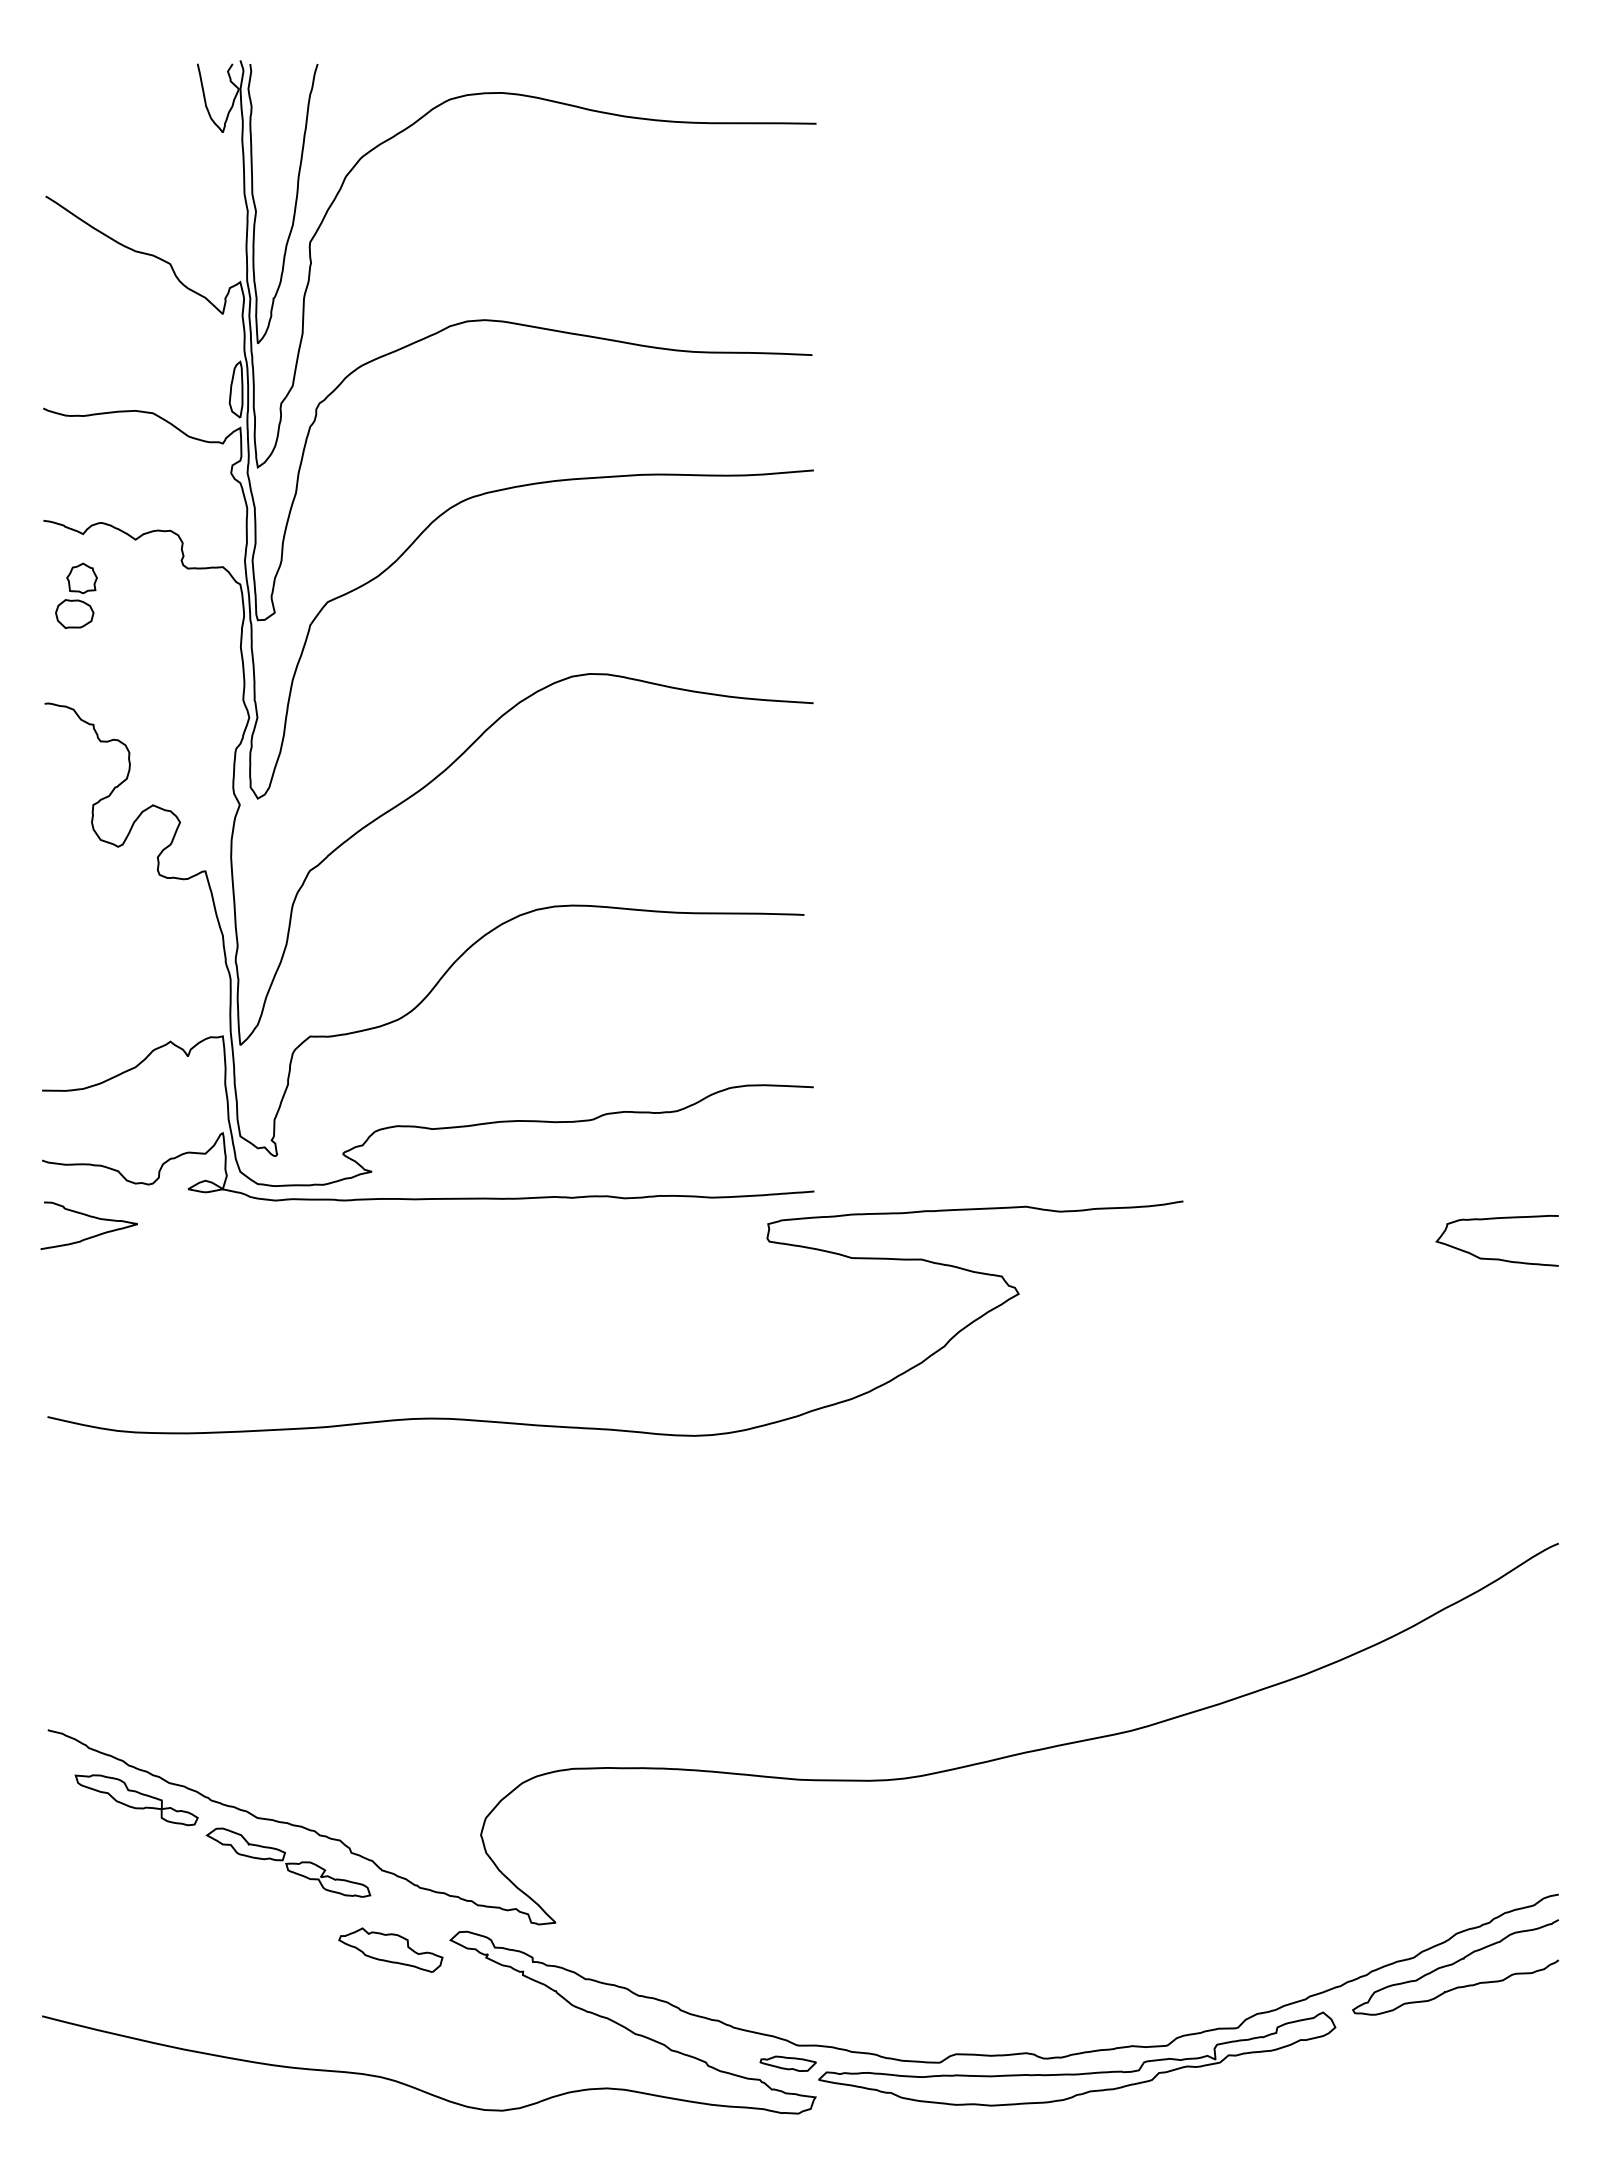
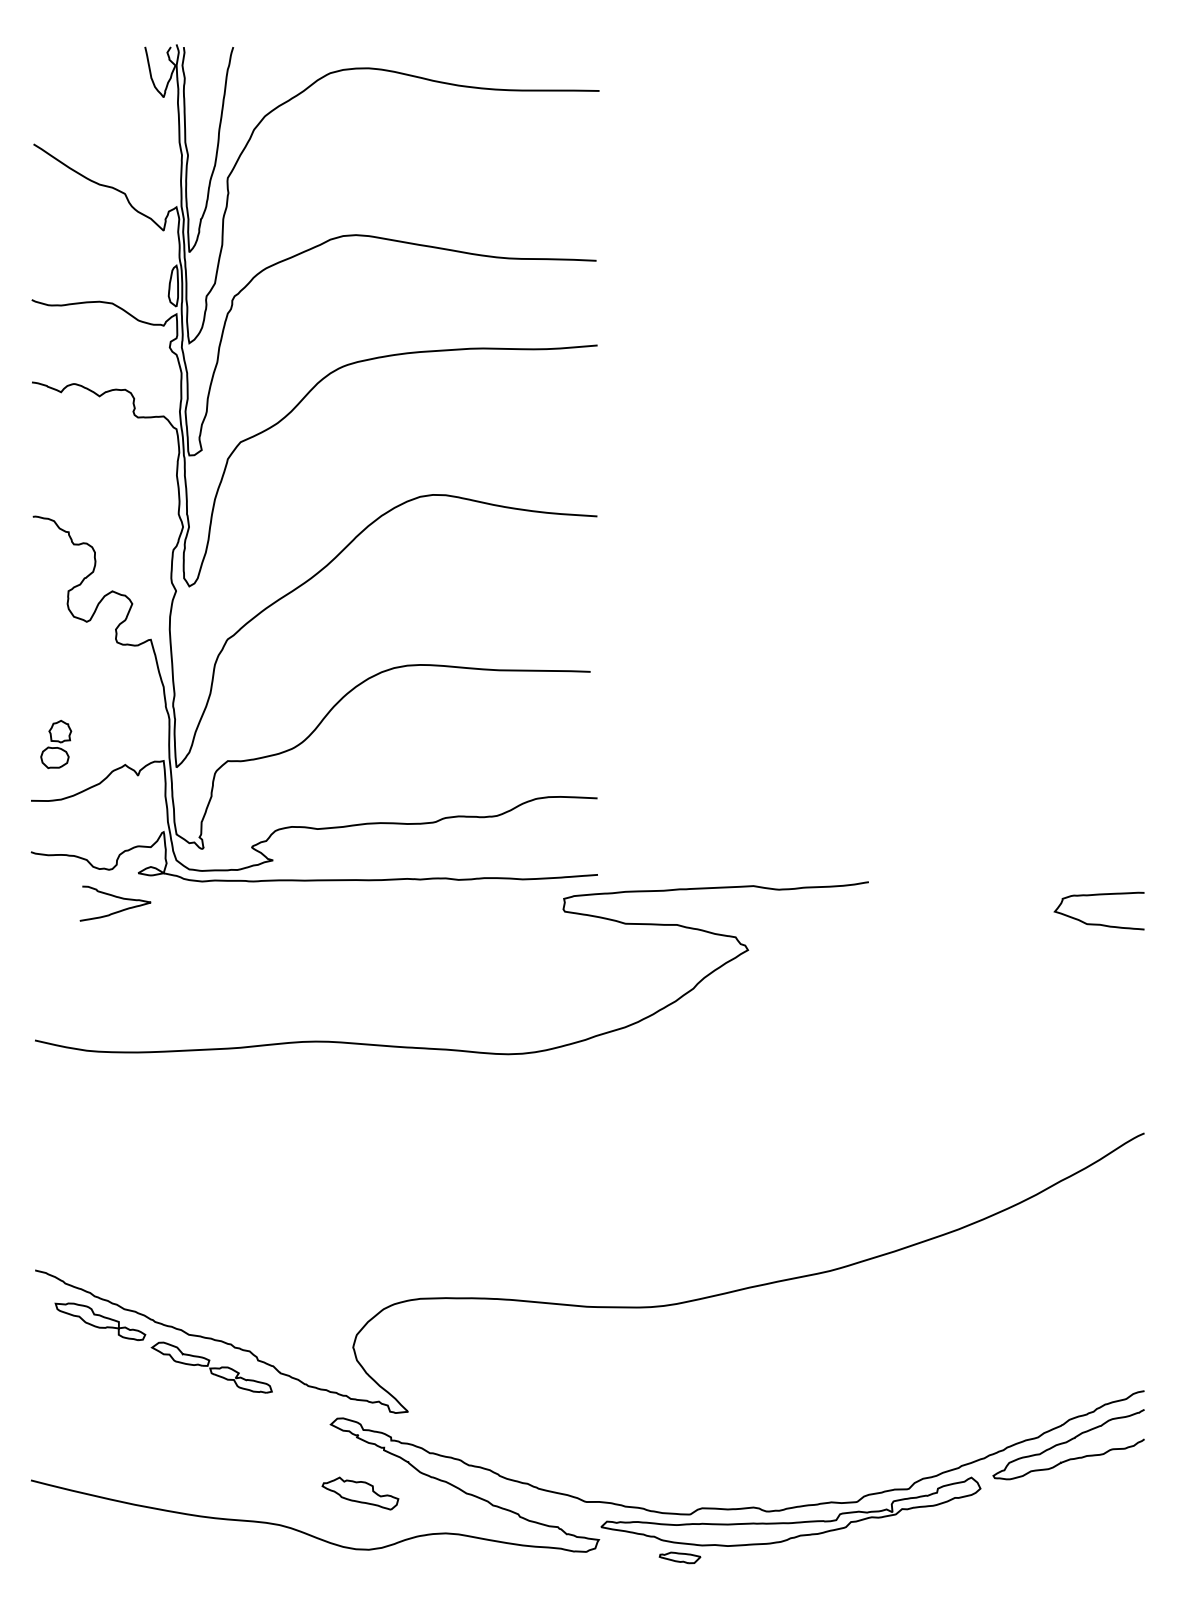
part: (76, 595) -> (56, 744), moved
curve: (90, 1217) -> (116, 897), moved
part: (390, 1949) -> (360, 1493), moved
part: (787, 2063) -> (679, 1557), moved

